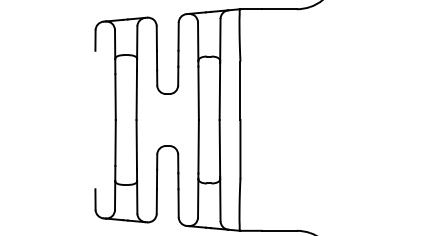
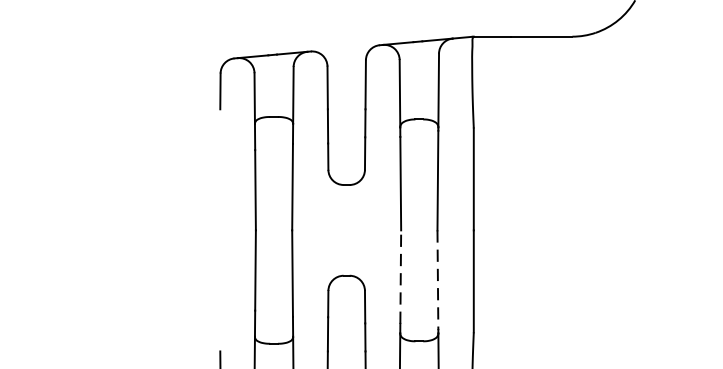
line: (198, 146) -> (400, 276), solid -> dashed
line: (219, 148) -> (437, 280), solid -> dashed

